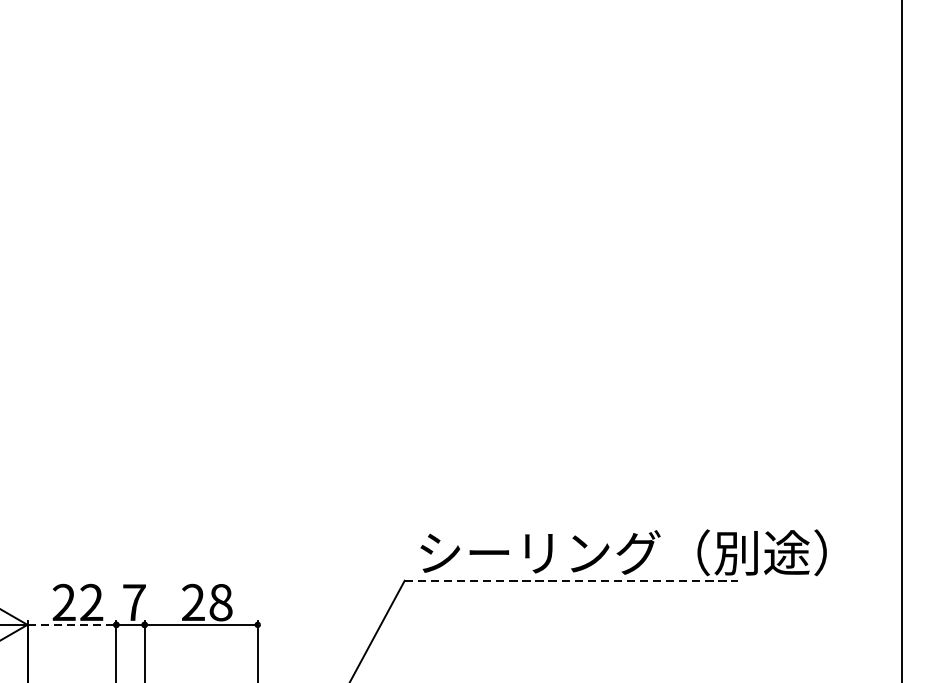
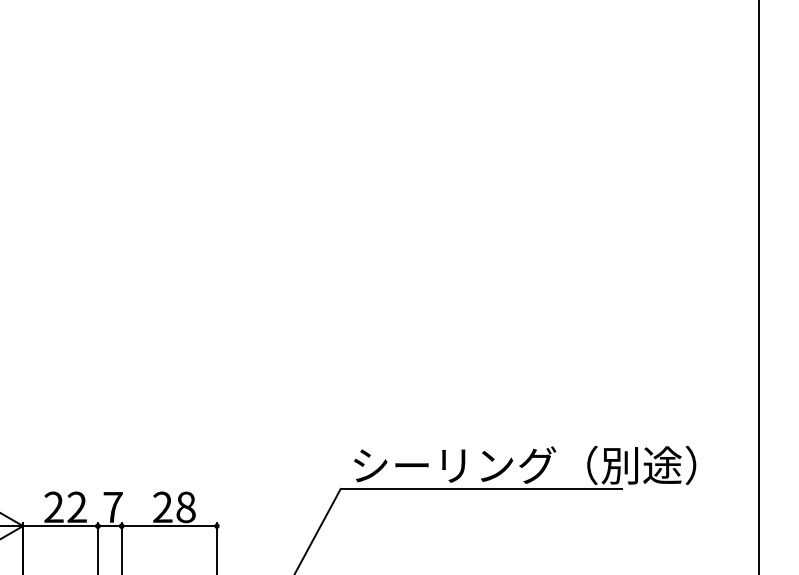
line: (571, 580) -> (481, 488), dashed -> solid
line: (73, 625) -> (61, 526), dashed -> solid

